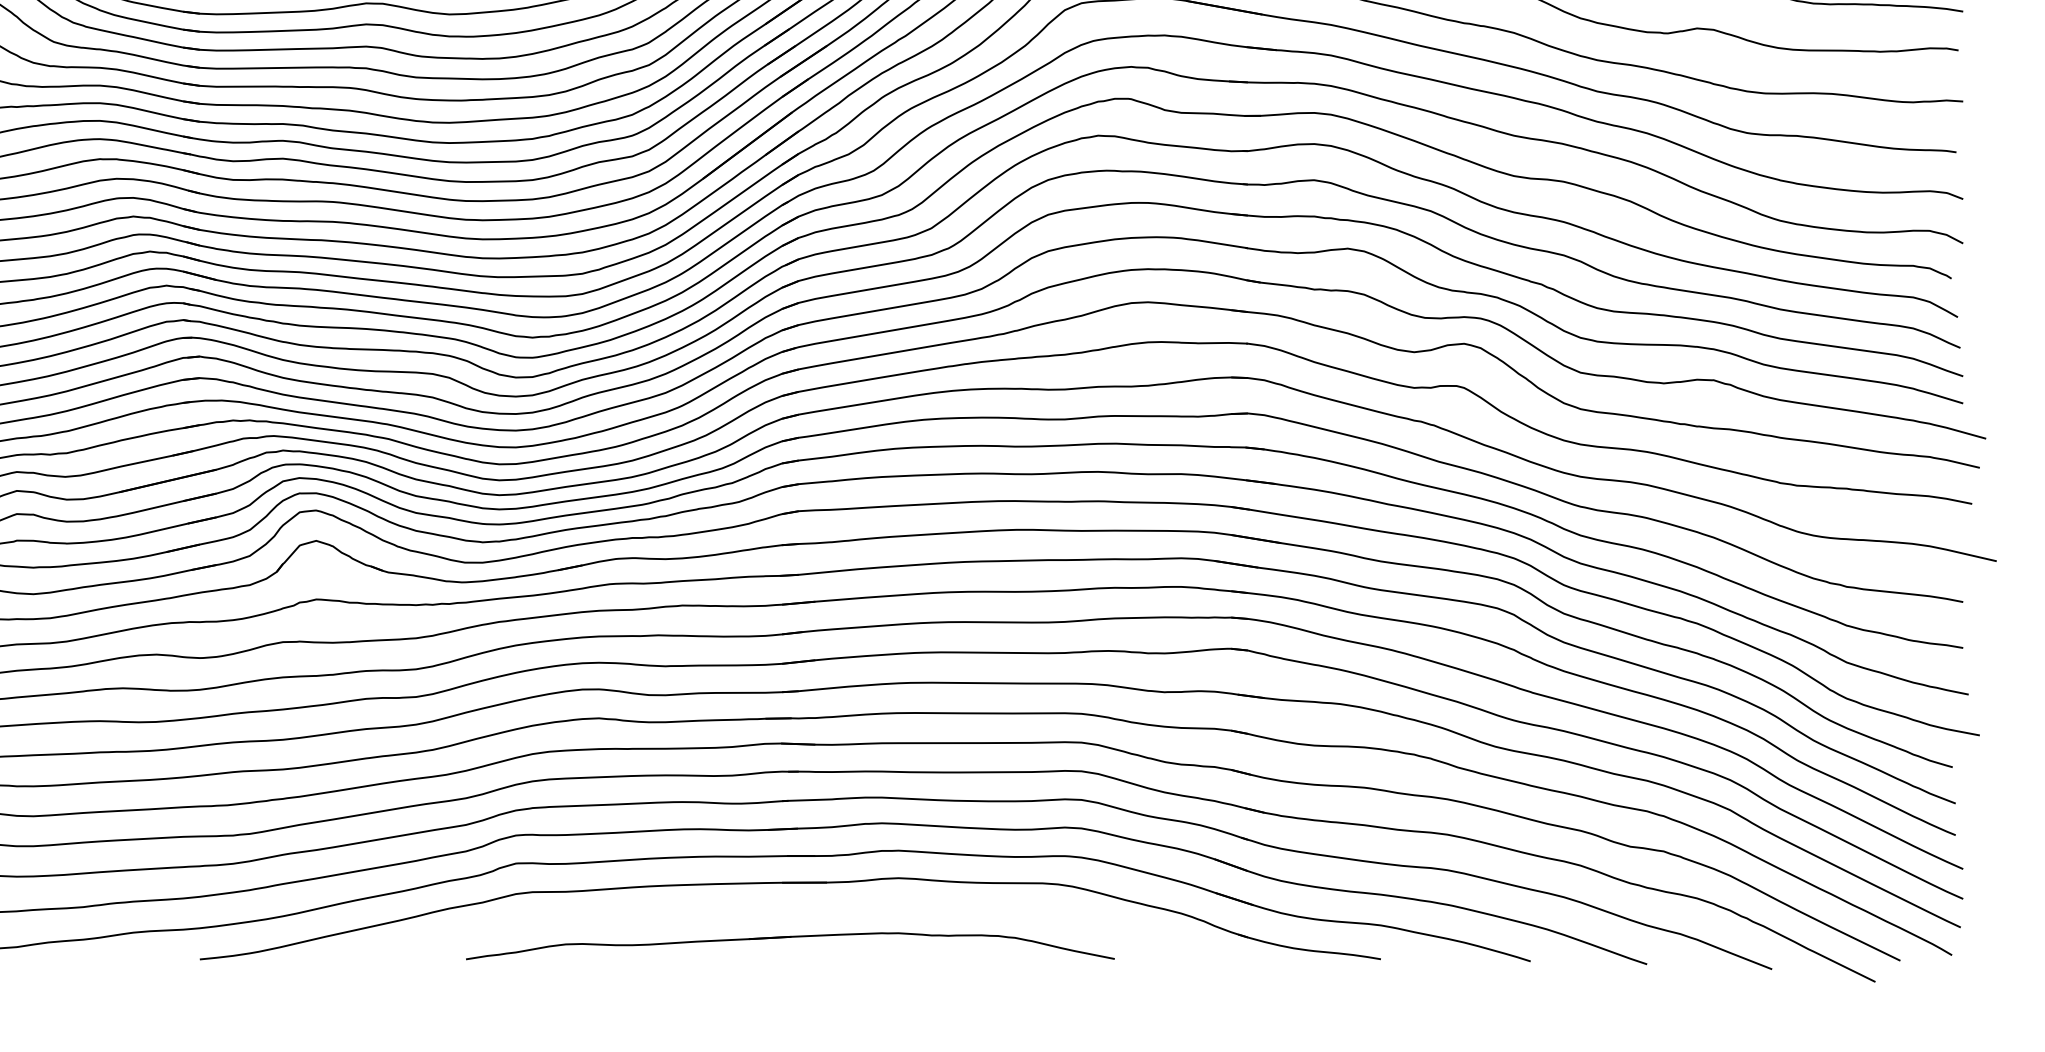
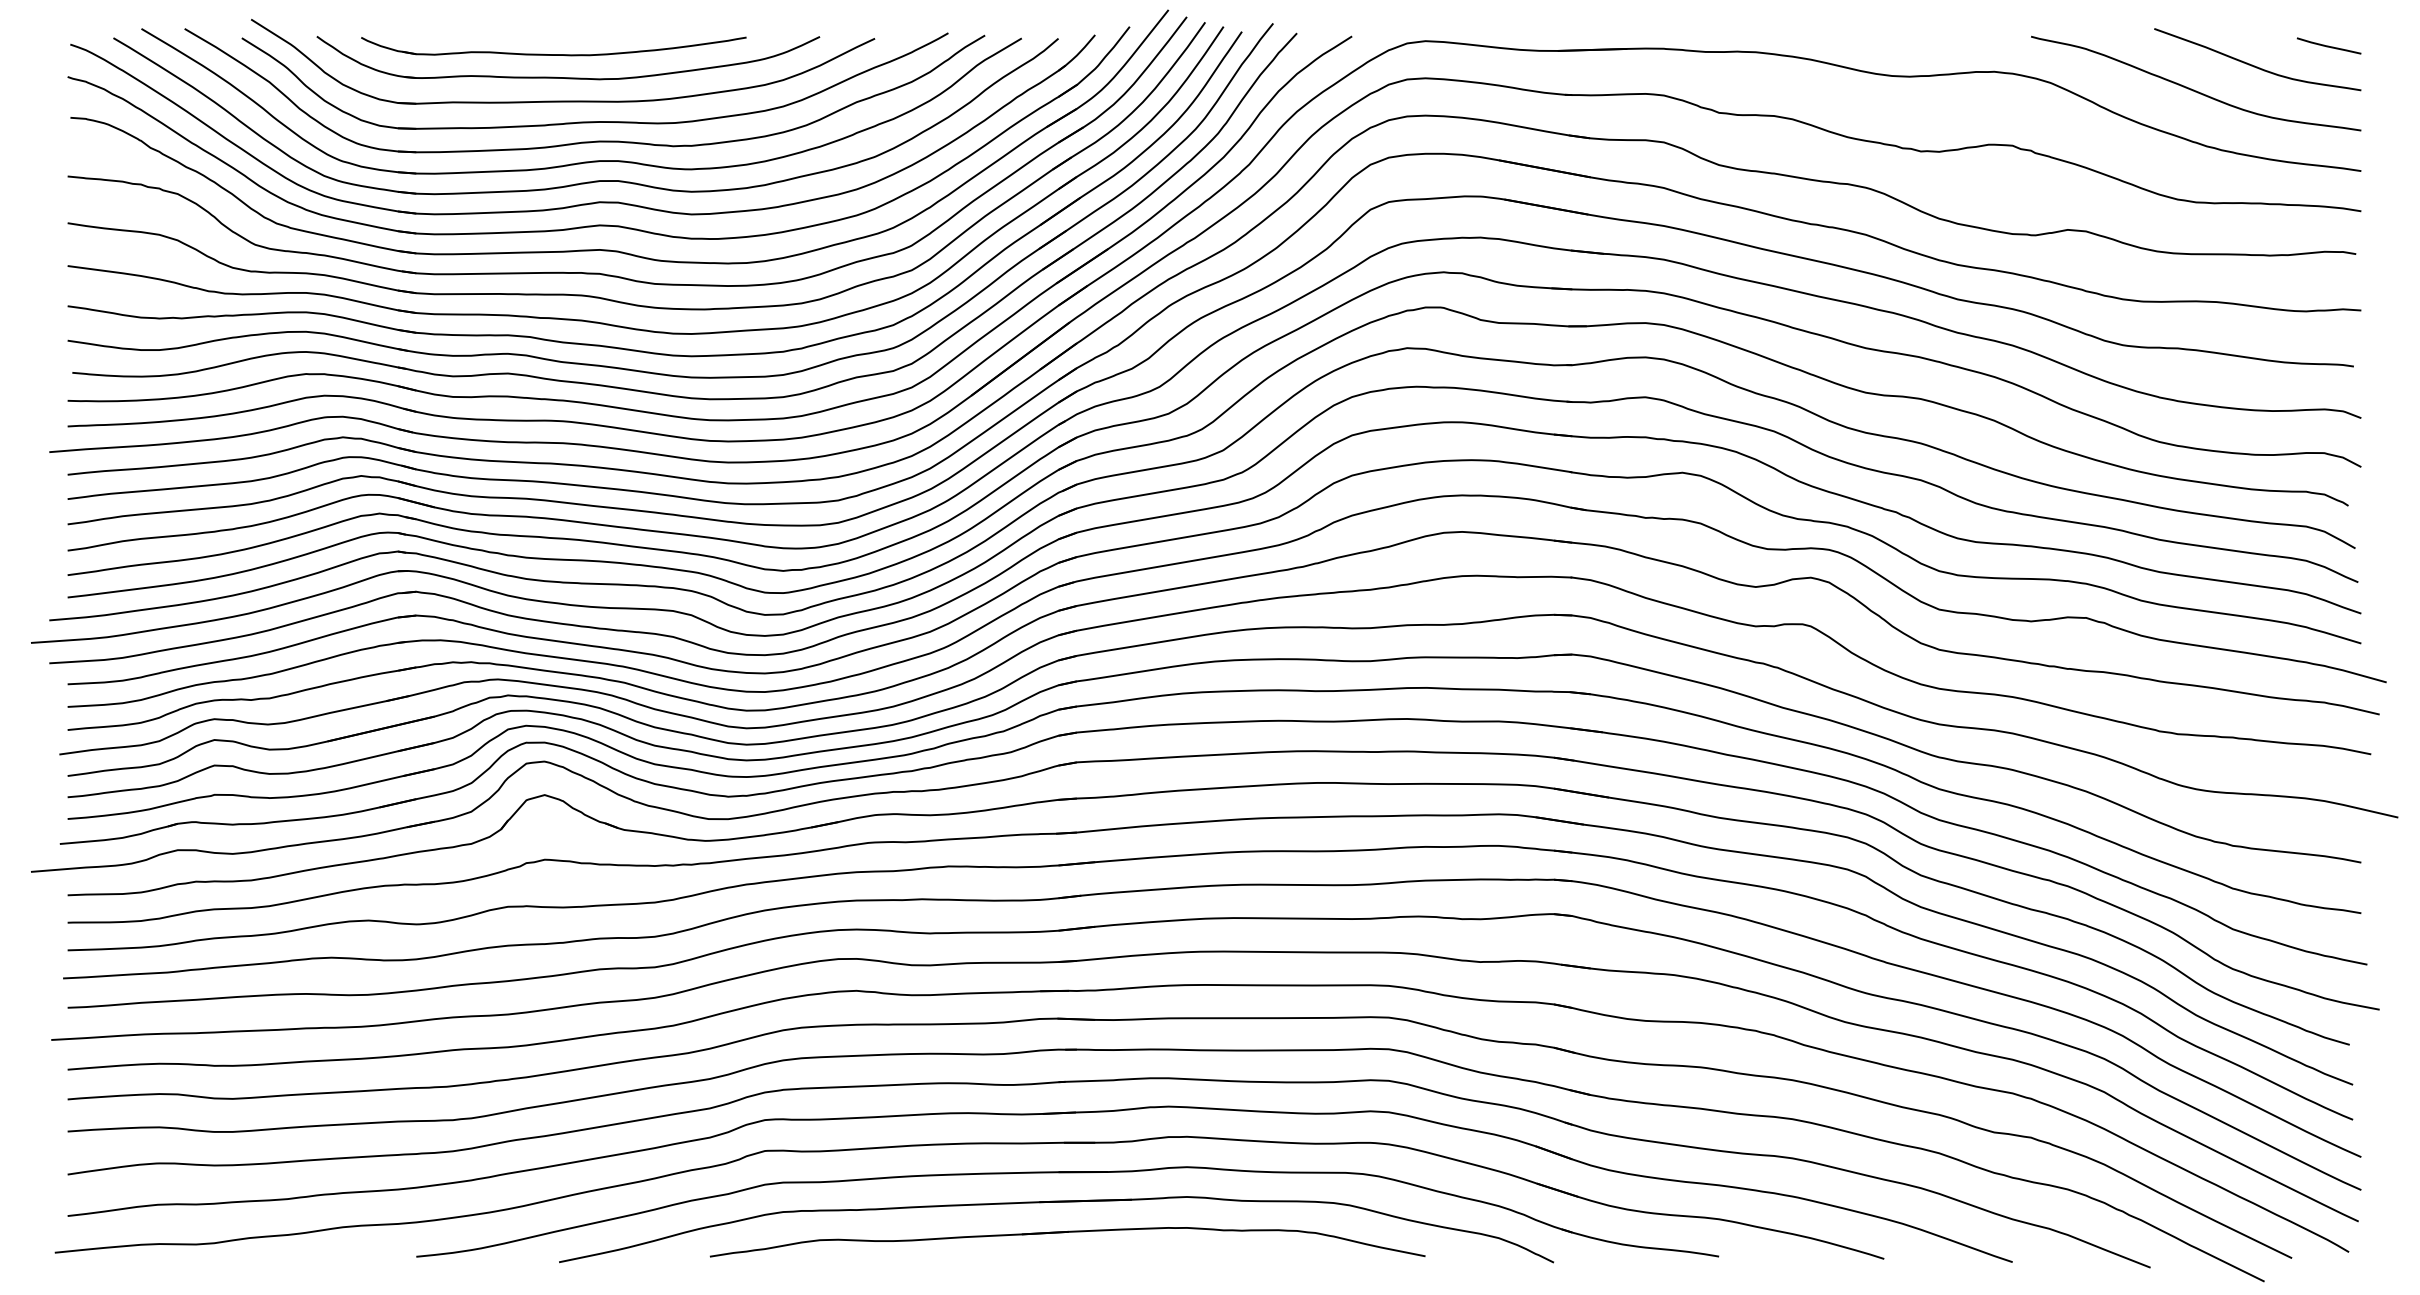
part: (780, 910) -> (1056, 1202), added

